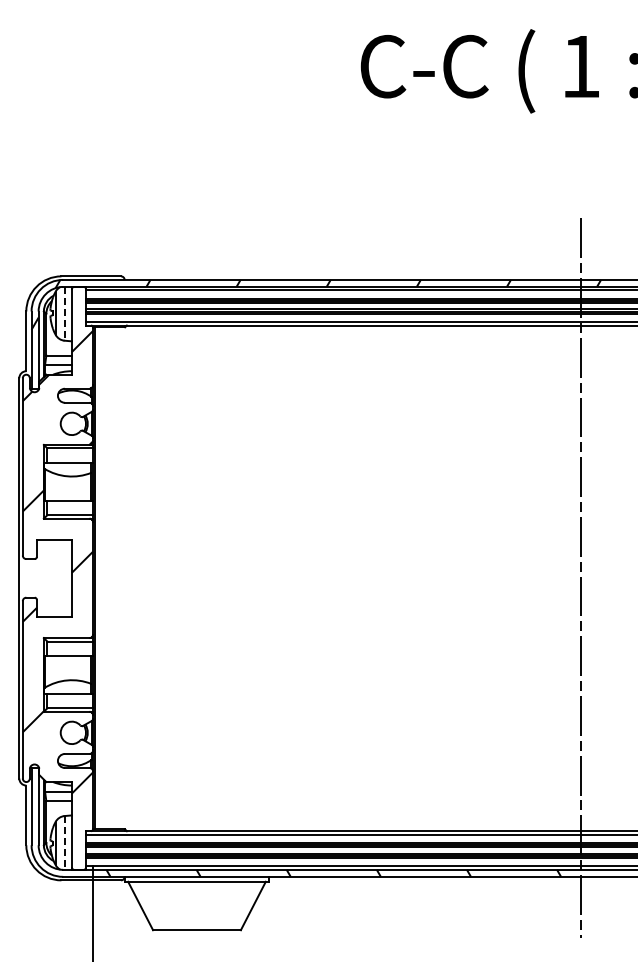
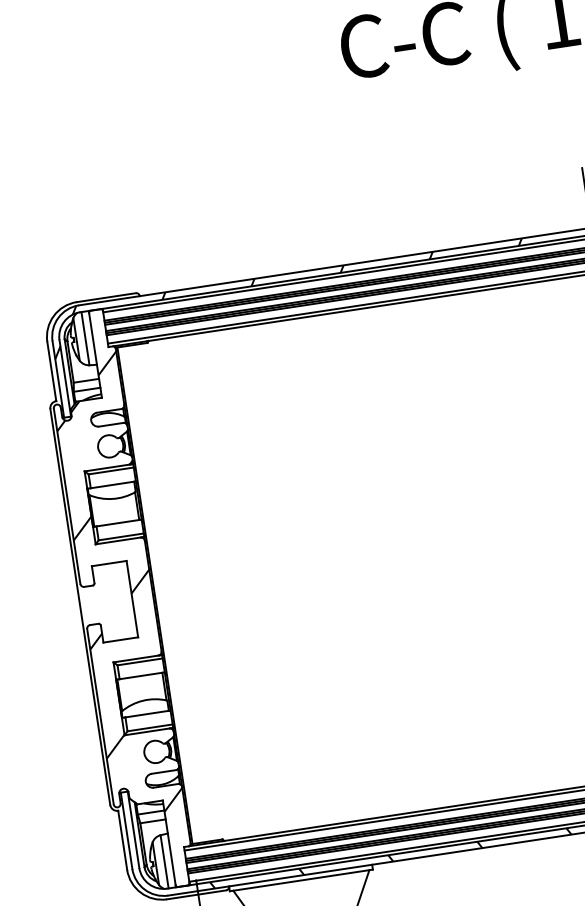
line: (64, 313) -> (85, 338), dashed -> solid
line: (64, 842) -> (164, 861), dashed -> solid

